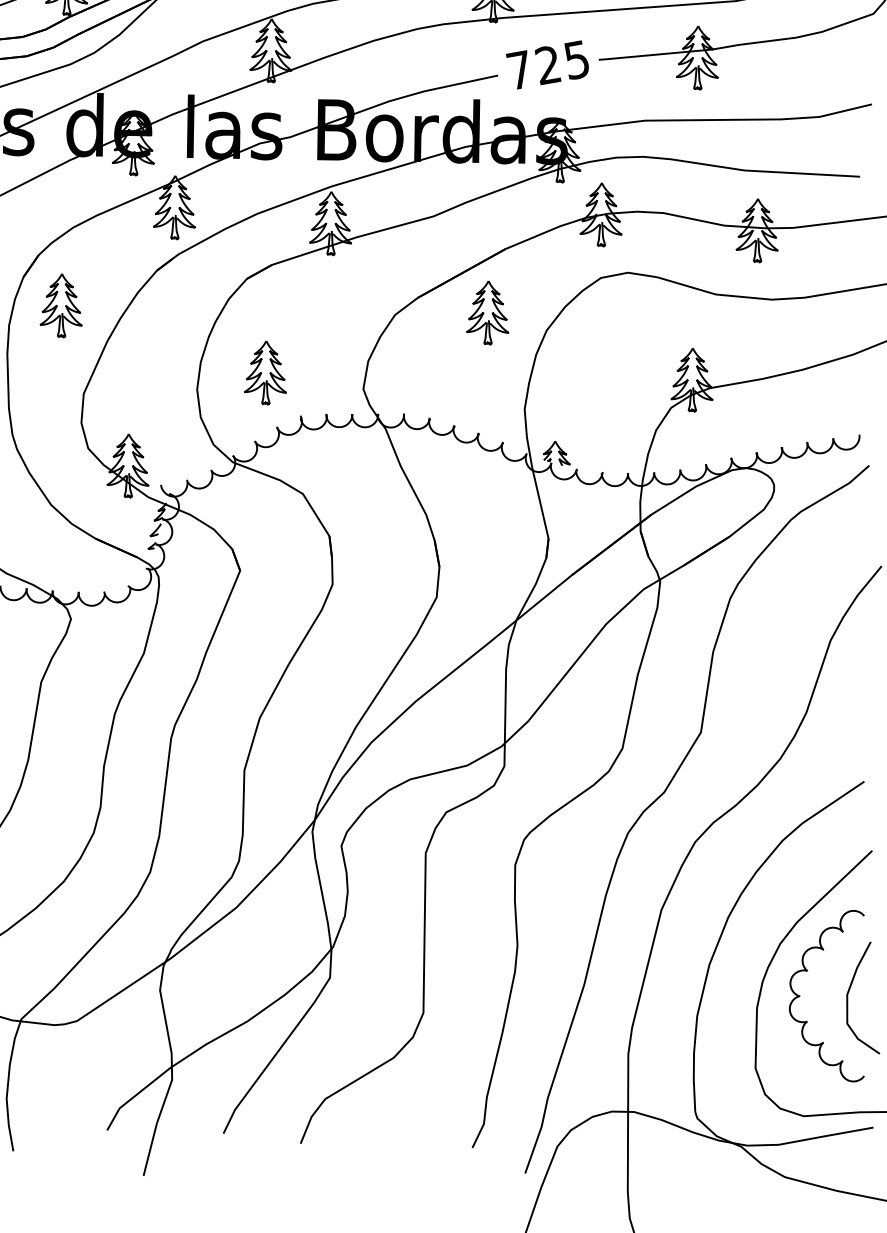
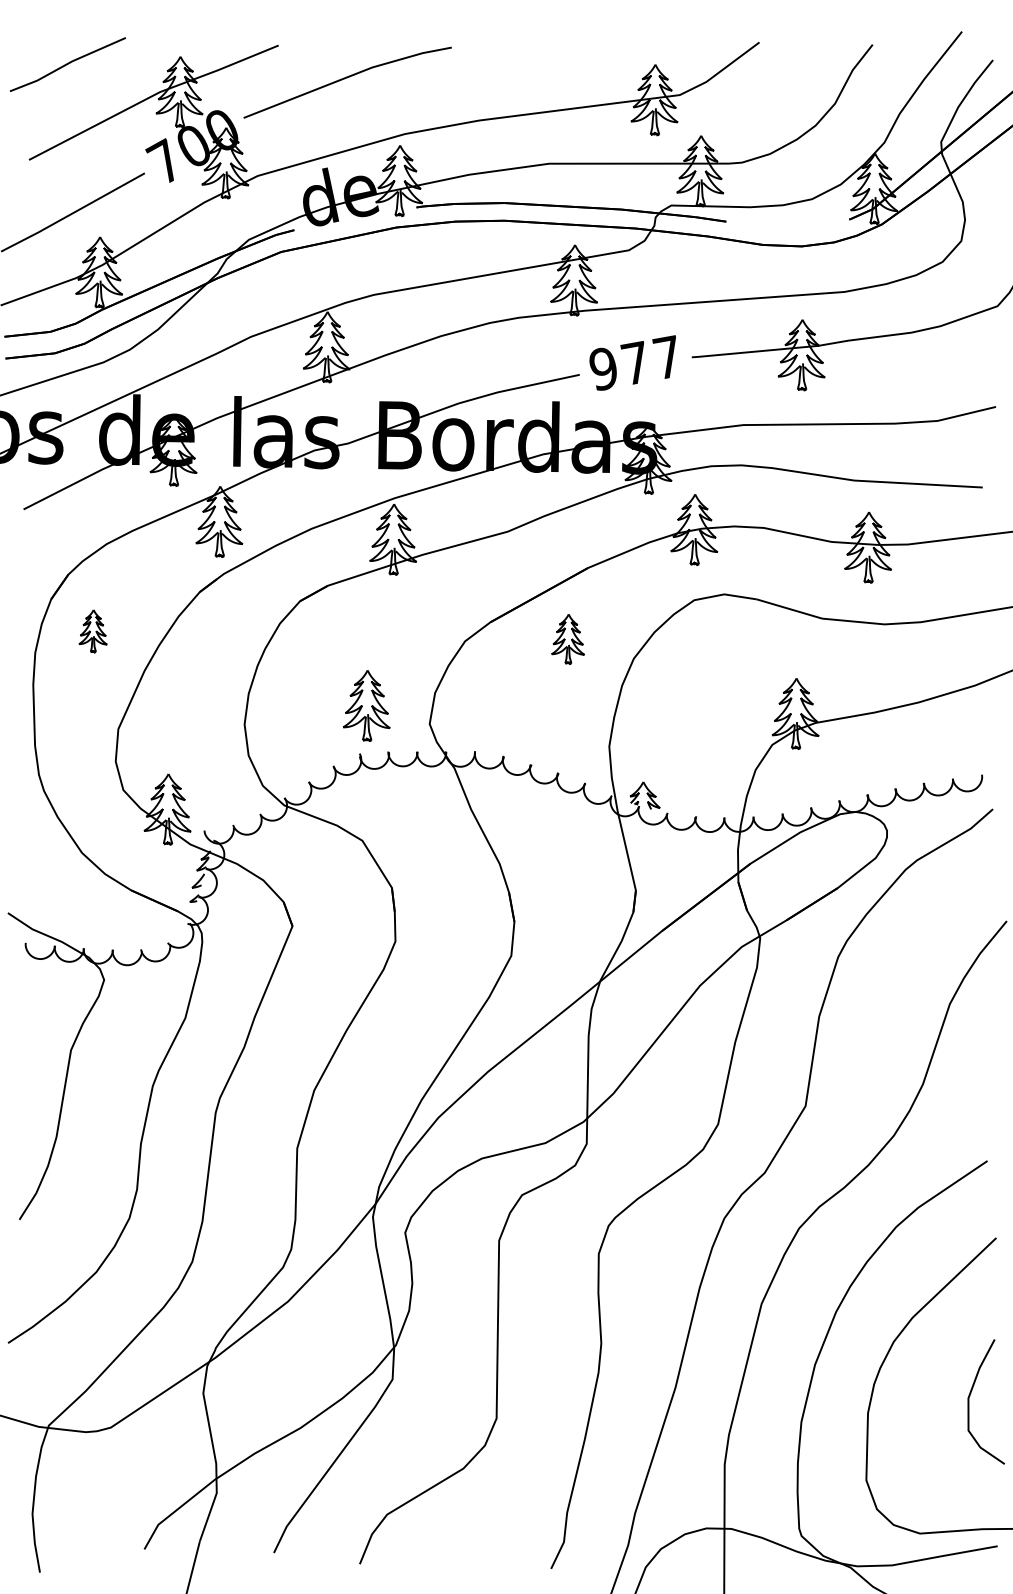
text: (547, 64) -> (634, 362), 725 -> 977
part: (60, 306) -> (92, 631), size x0.6
part: (487, 313) -> (567, 639), size x0.7
part: (265, 372) -> (366, 705), moved
part: (800, 995) -> (916, 1399), removed

